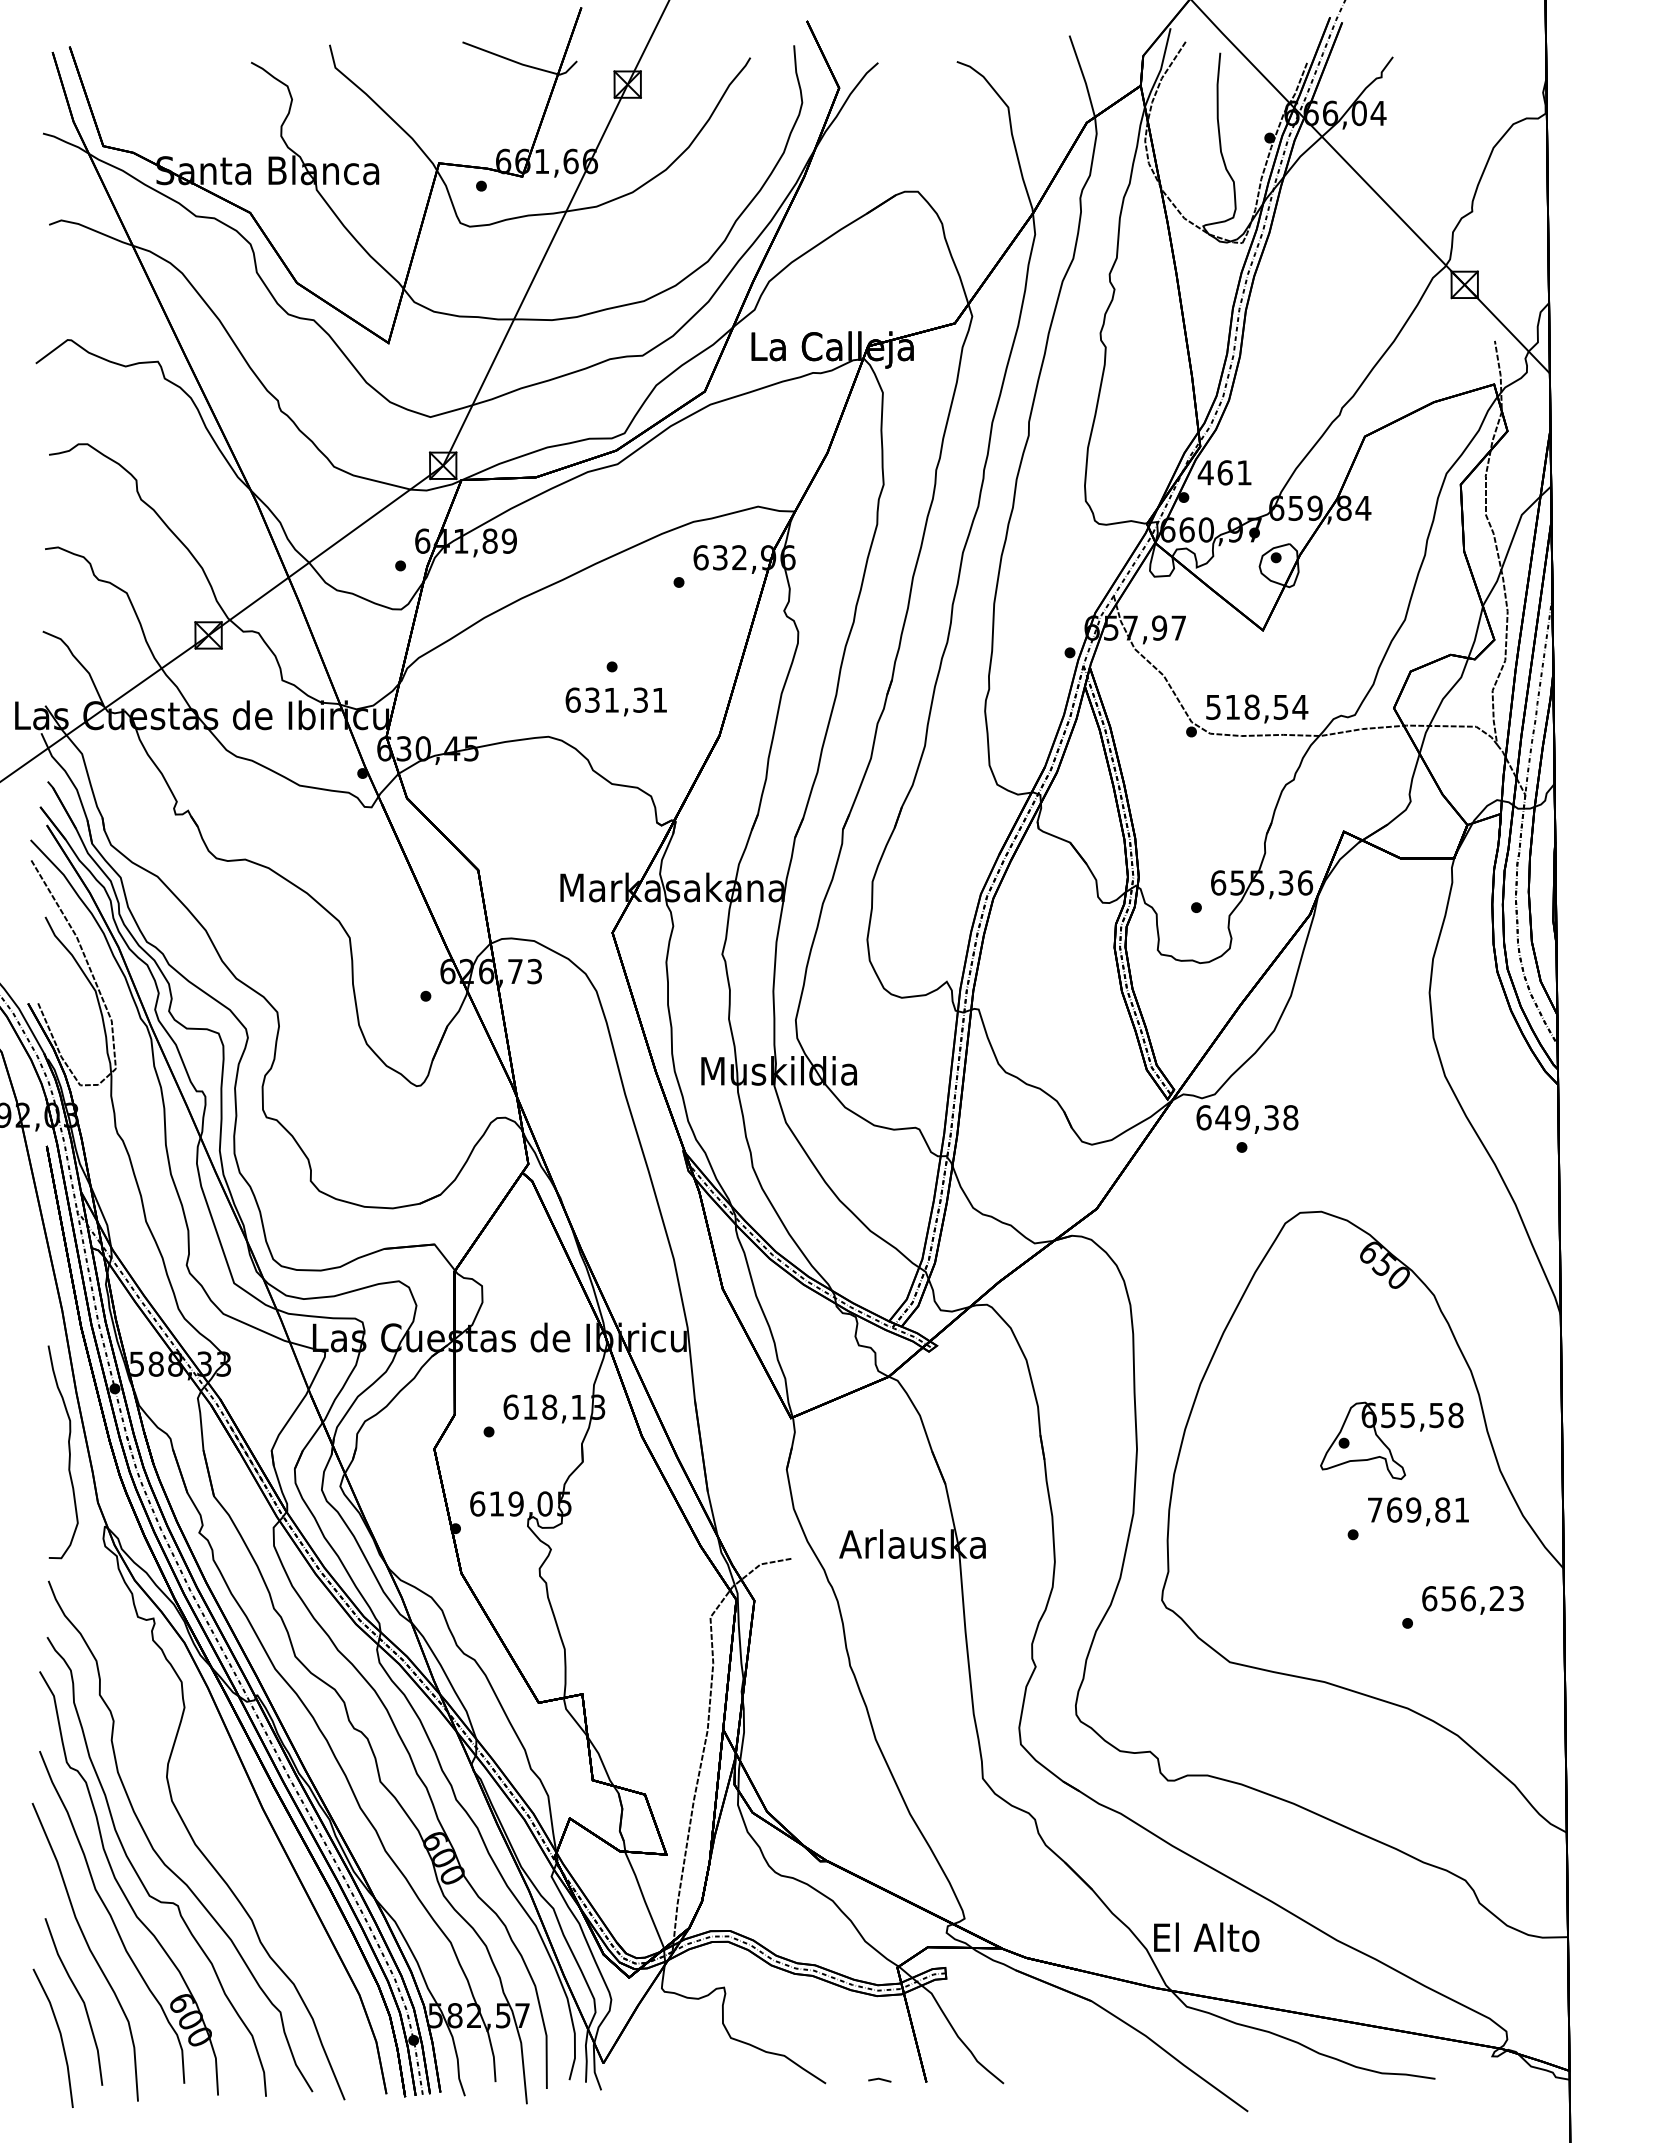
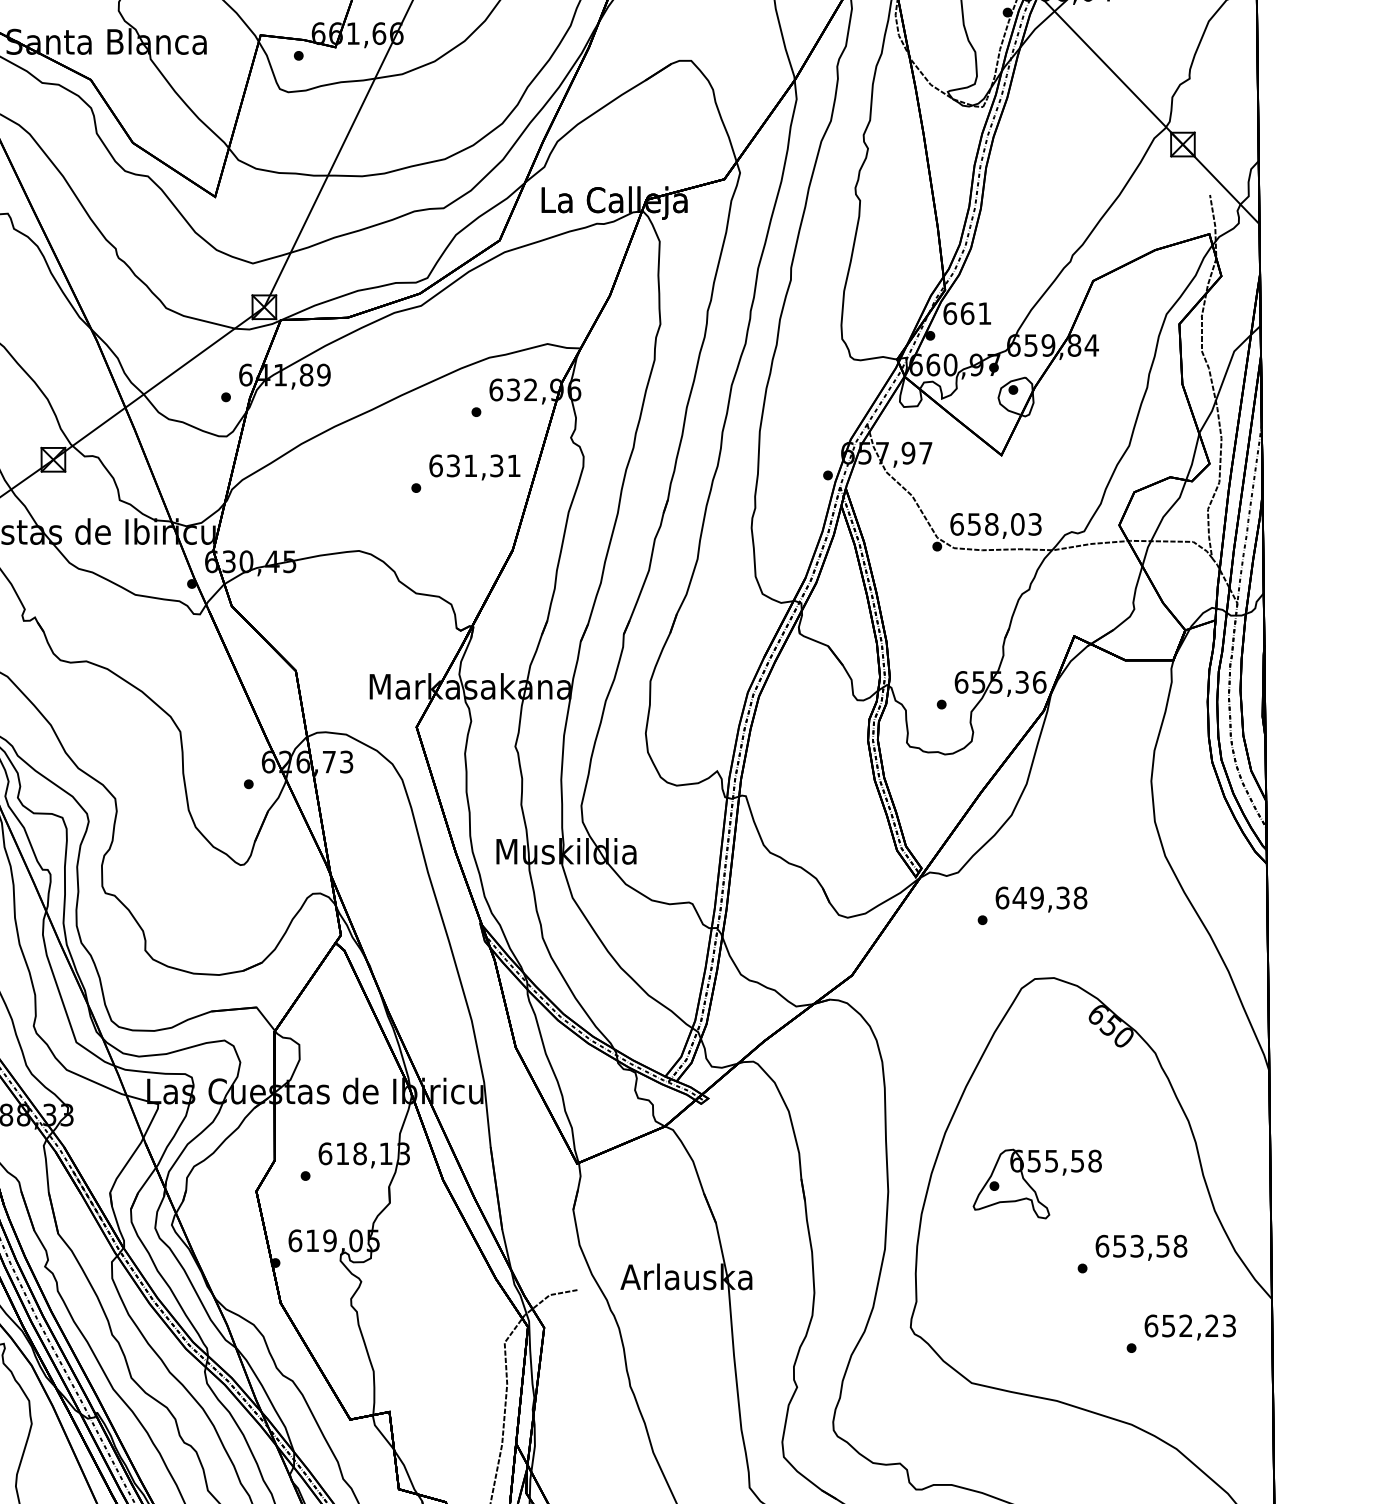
text: (1205, 472) -> (949, 313), 461 -> 661
text: (615, 701) -> (474, 467), moved
text: (1257, 706) -> (996, 523), 518,54 -> 658,03
text: (1247, 1119) -> (1041, 899), moved
part: (1386, 1445) -> (1032, 1188), moved
text: (1418, 1509) -> (1141, 1245), 769,81 -> 653,58
text: (1467, 1598) -> (1185, 1325), 656,23 -> 652,23

